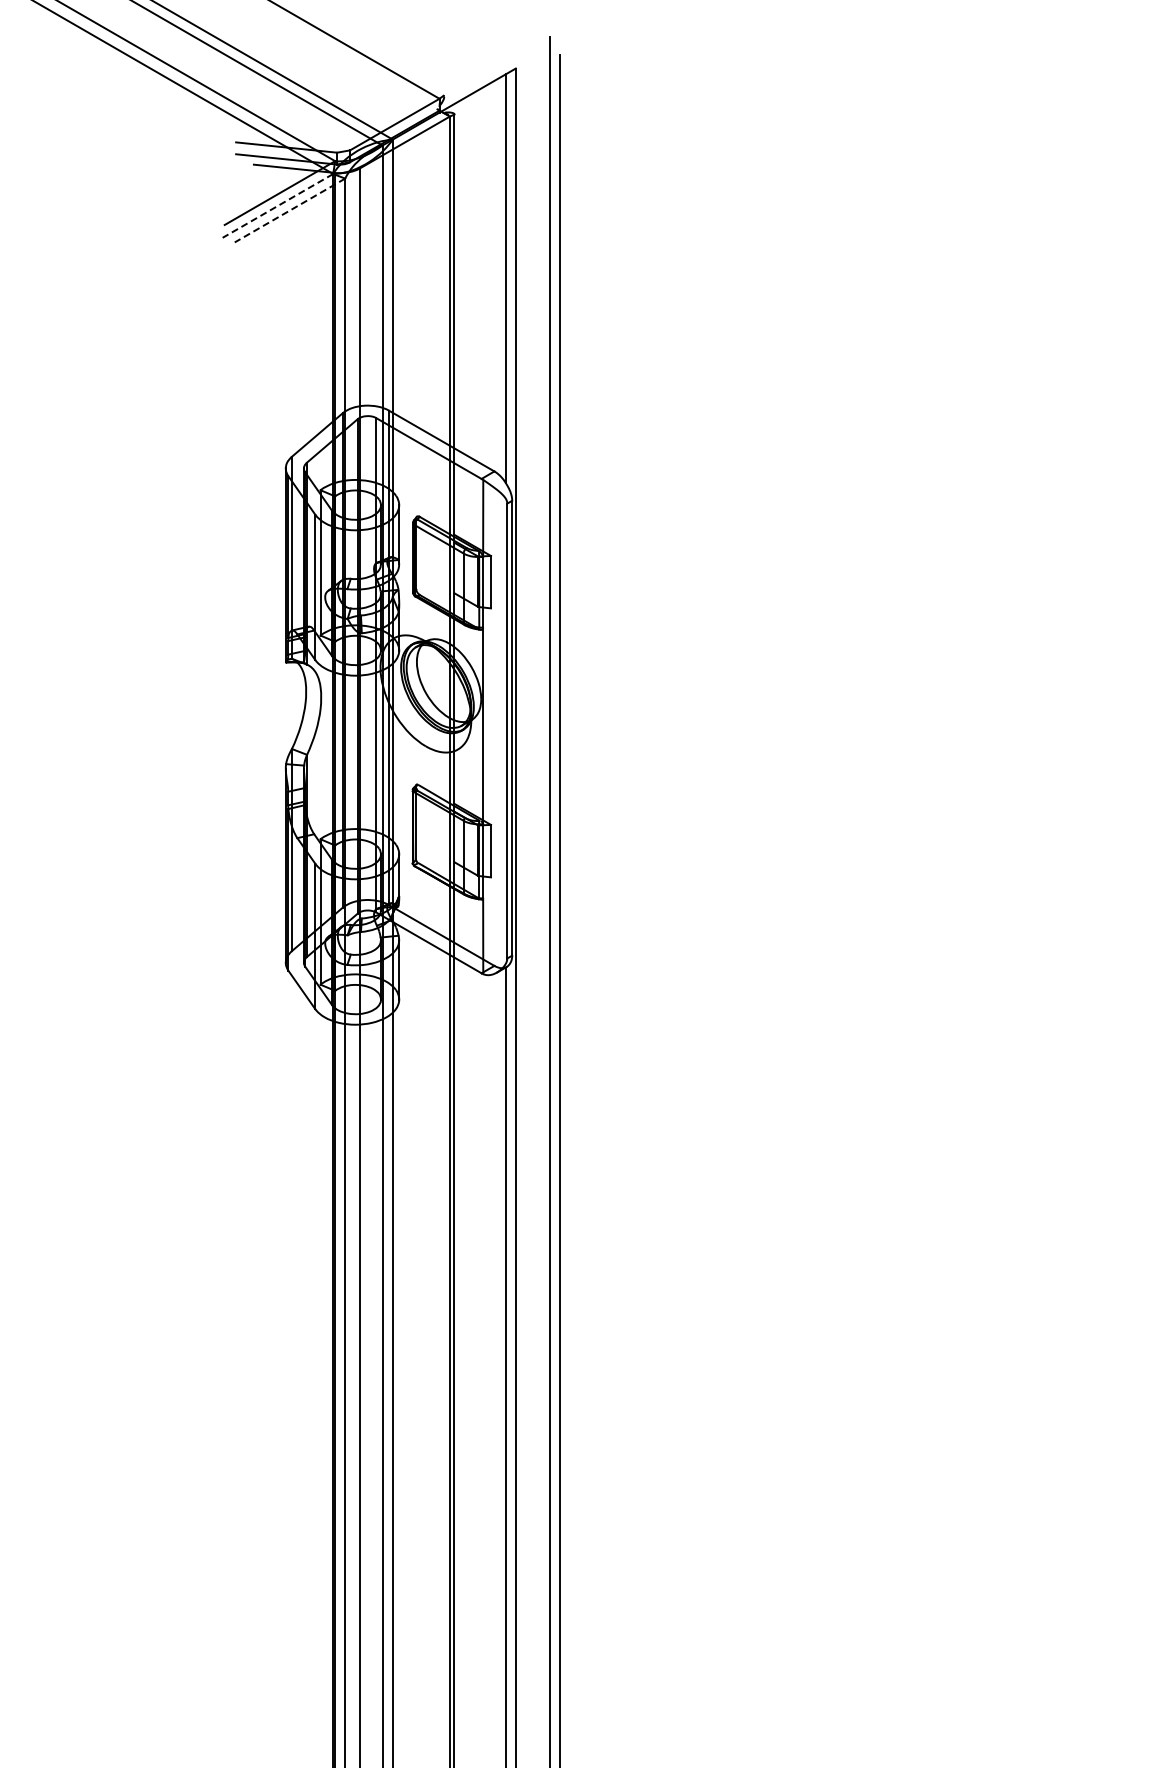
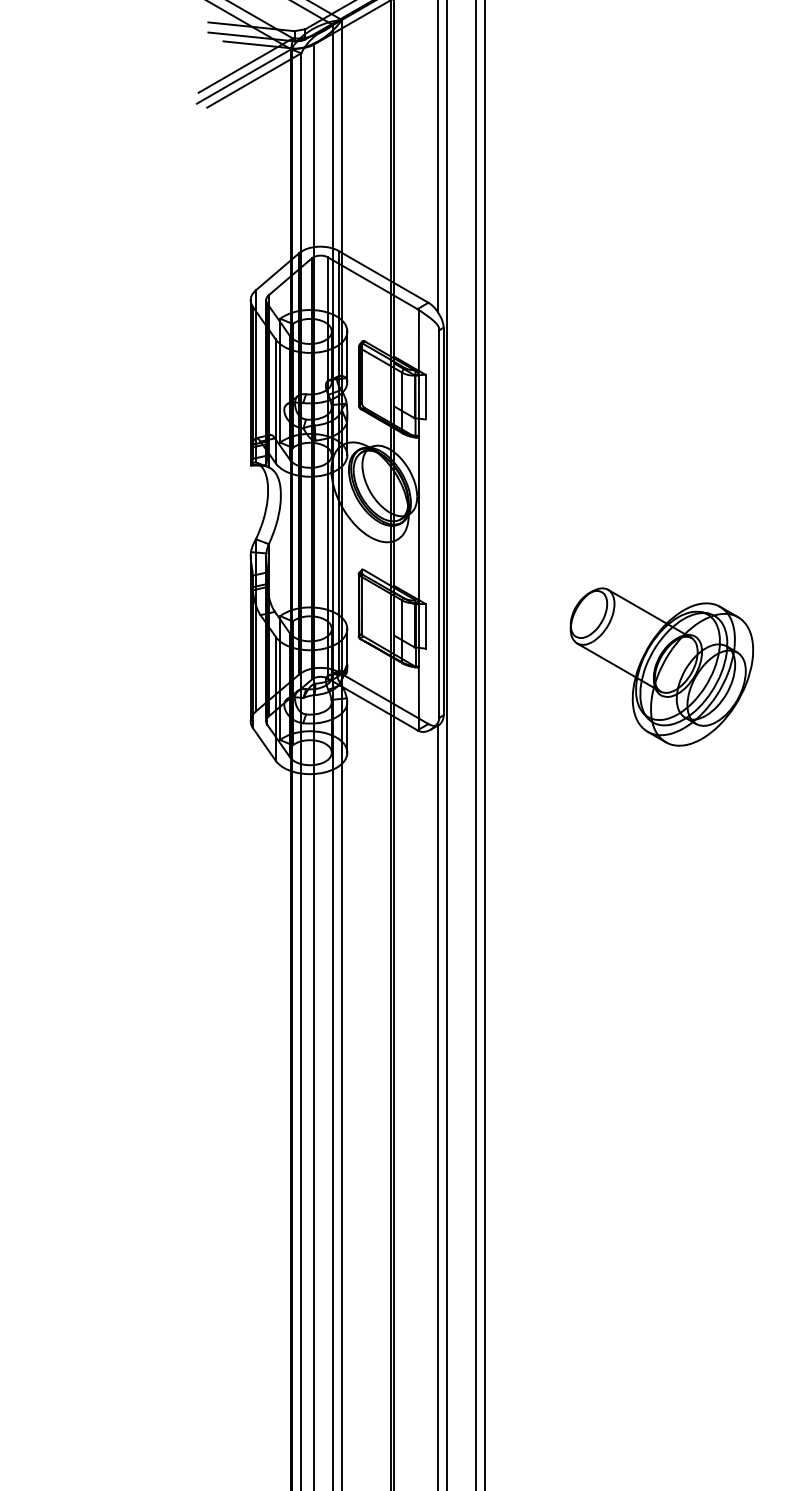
line: (277, 205) -> (243, 76), dashed -> solid
line: (290, 210) -> (254, 80), dashed -> solid
part: (768, 898) -> (661, 666), added

